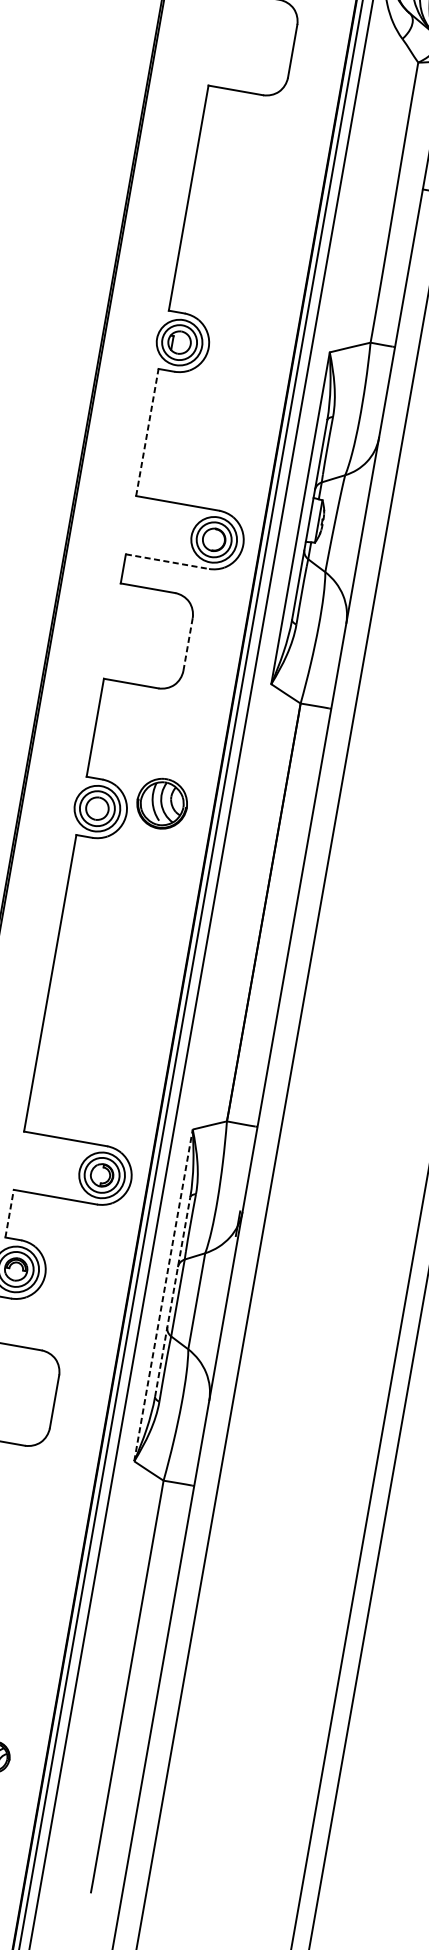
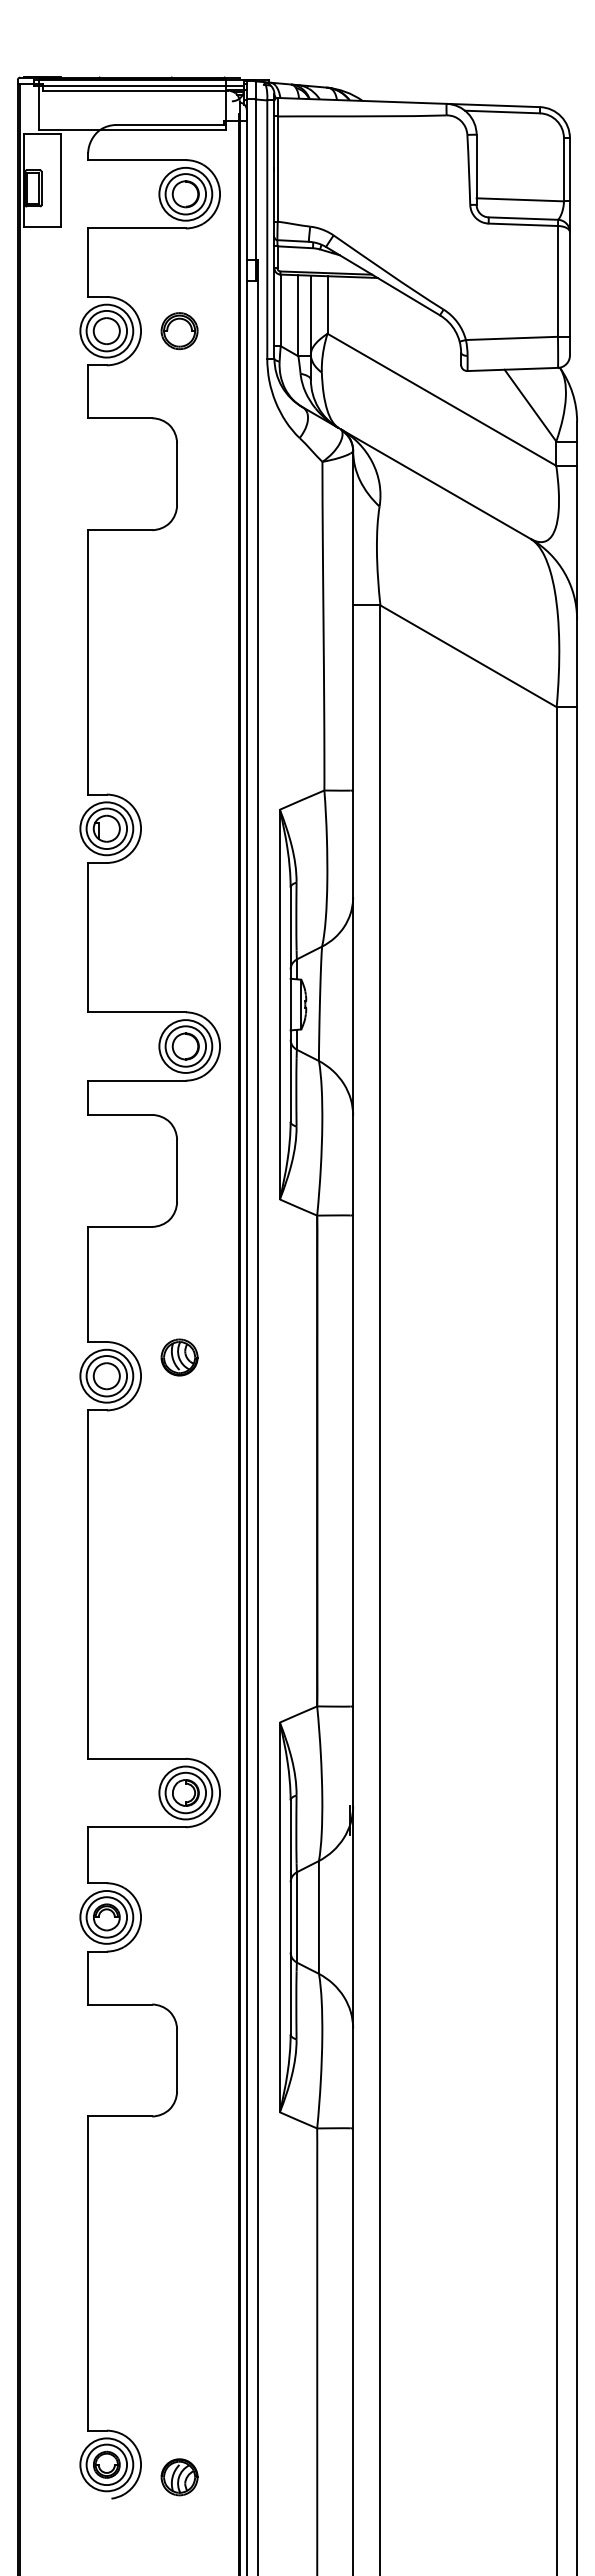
line: (147, 432) -> (88, 937), dashed -> solid
line: (167, 561) -> (137, 1080), dashed -> solid
line: (188, 644) -> (177, 1170), dashed -> solid
part: (162, 803) -> (179, 1357), size x0.62
line: (9, 1213) -> (88, 1855), dashed -> solid
line: (163, 1295) -> (279, 1917), dashed -> solid
line: (172, 1296) -> (290, 1916), dashed -> solid

